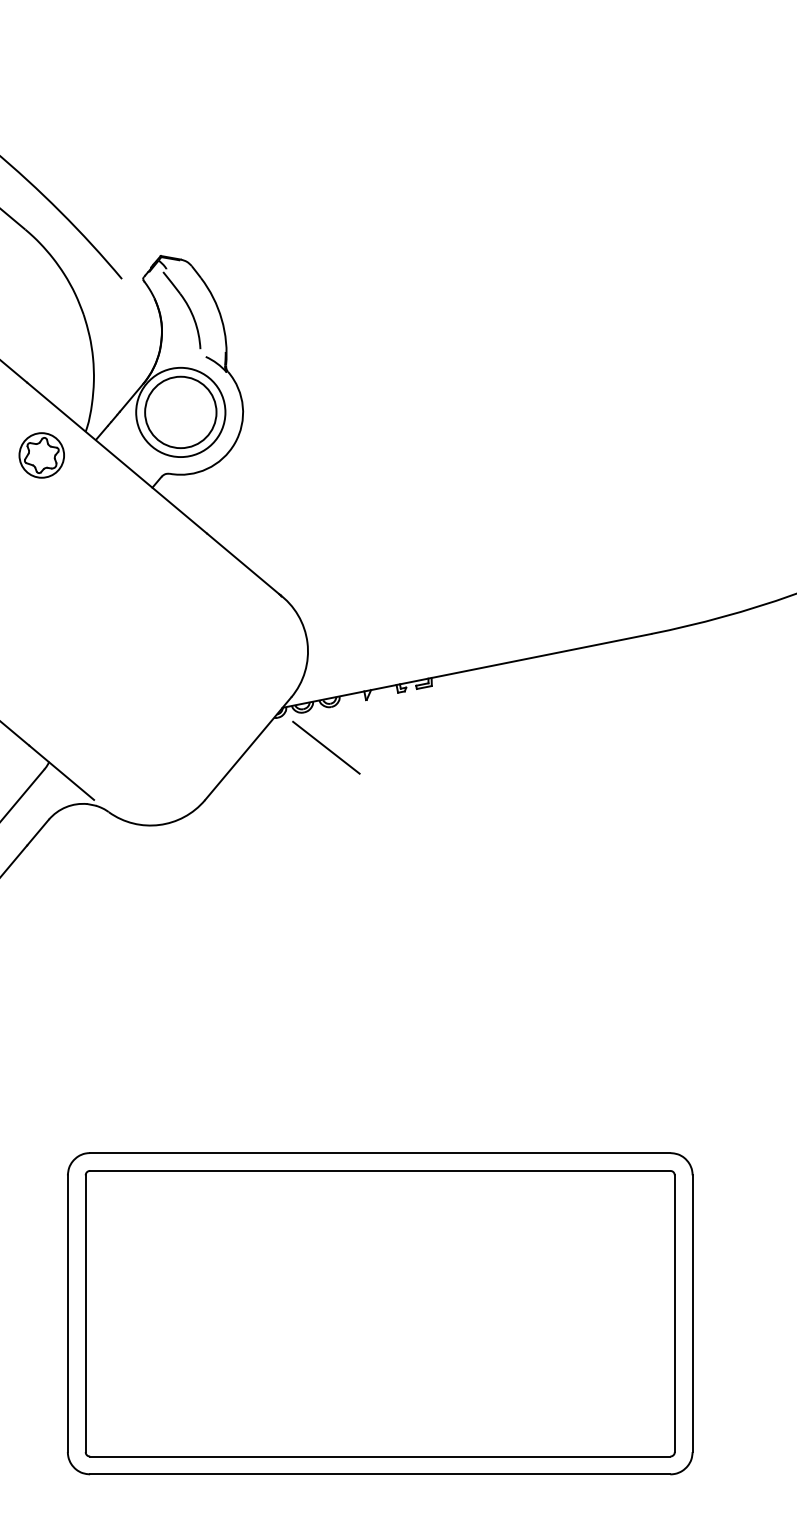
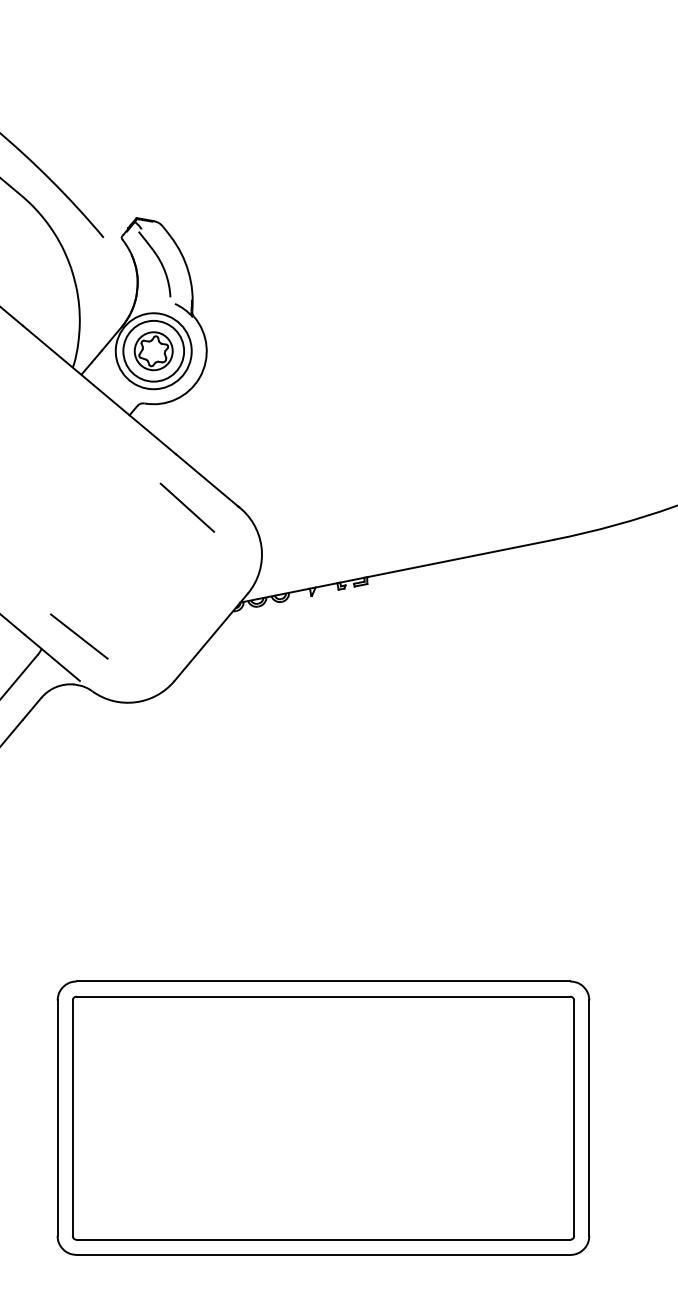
part: (41, 455) -> (153, 351), moved
line: (220, 596) -> (187, 507), added
line: (326, 747) -> (79, 636), moved

